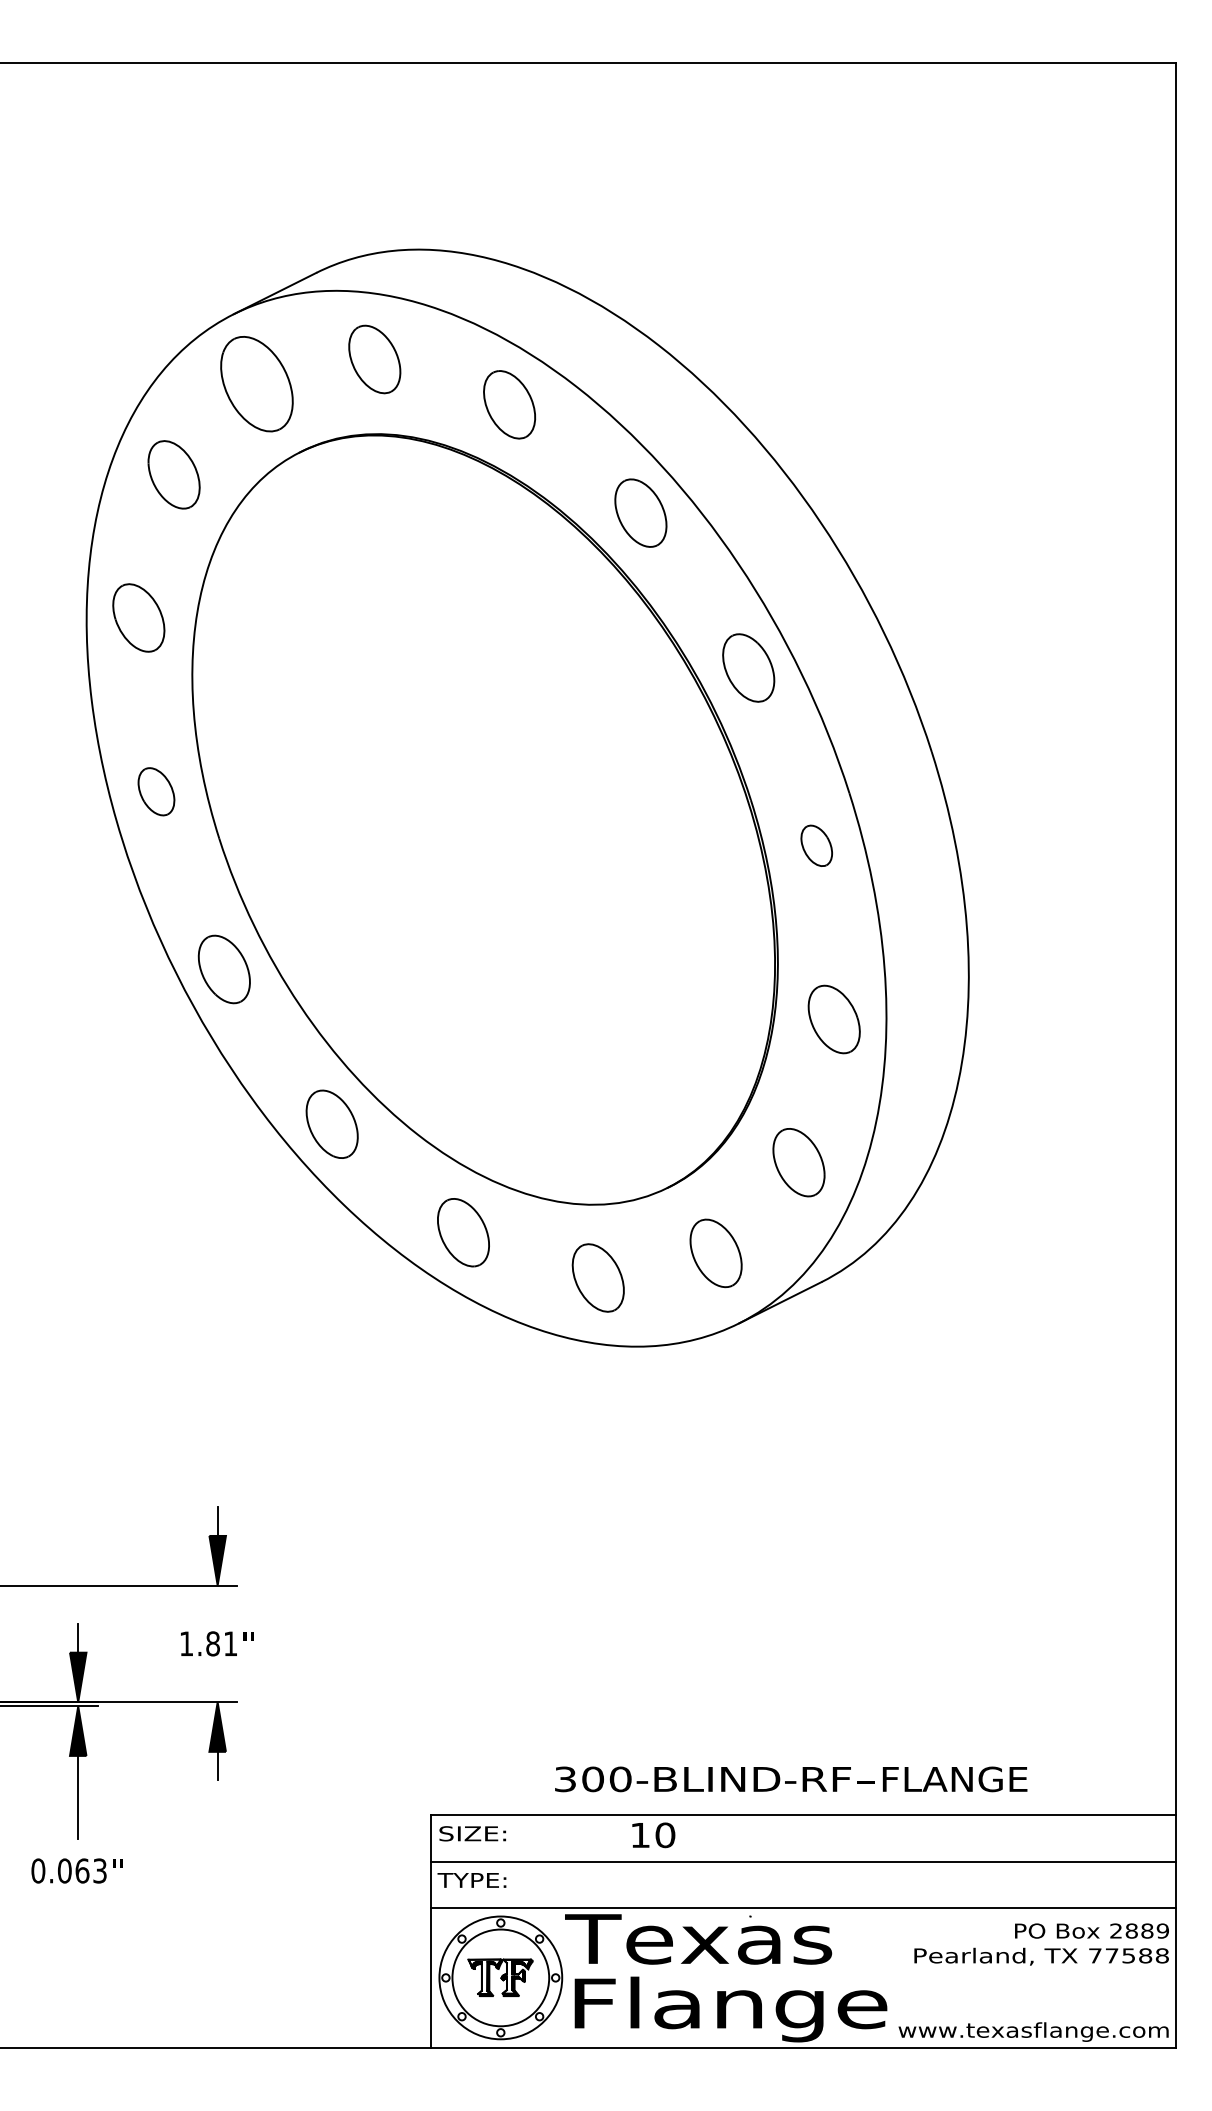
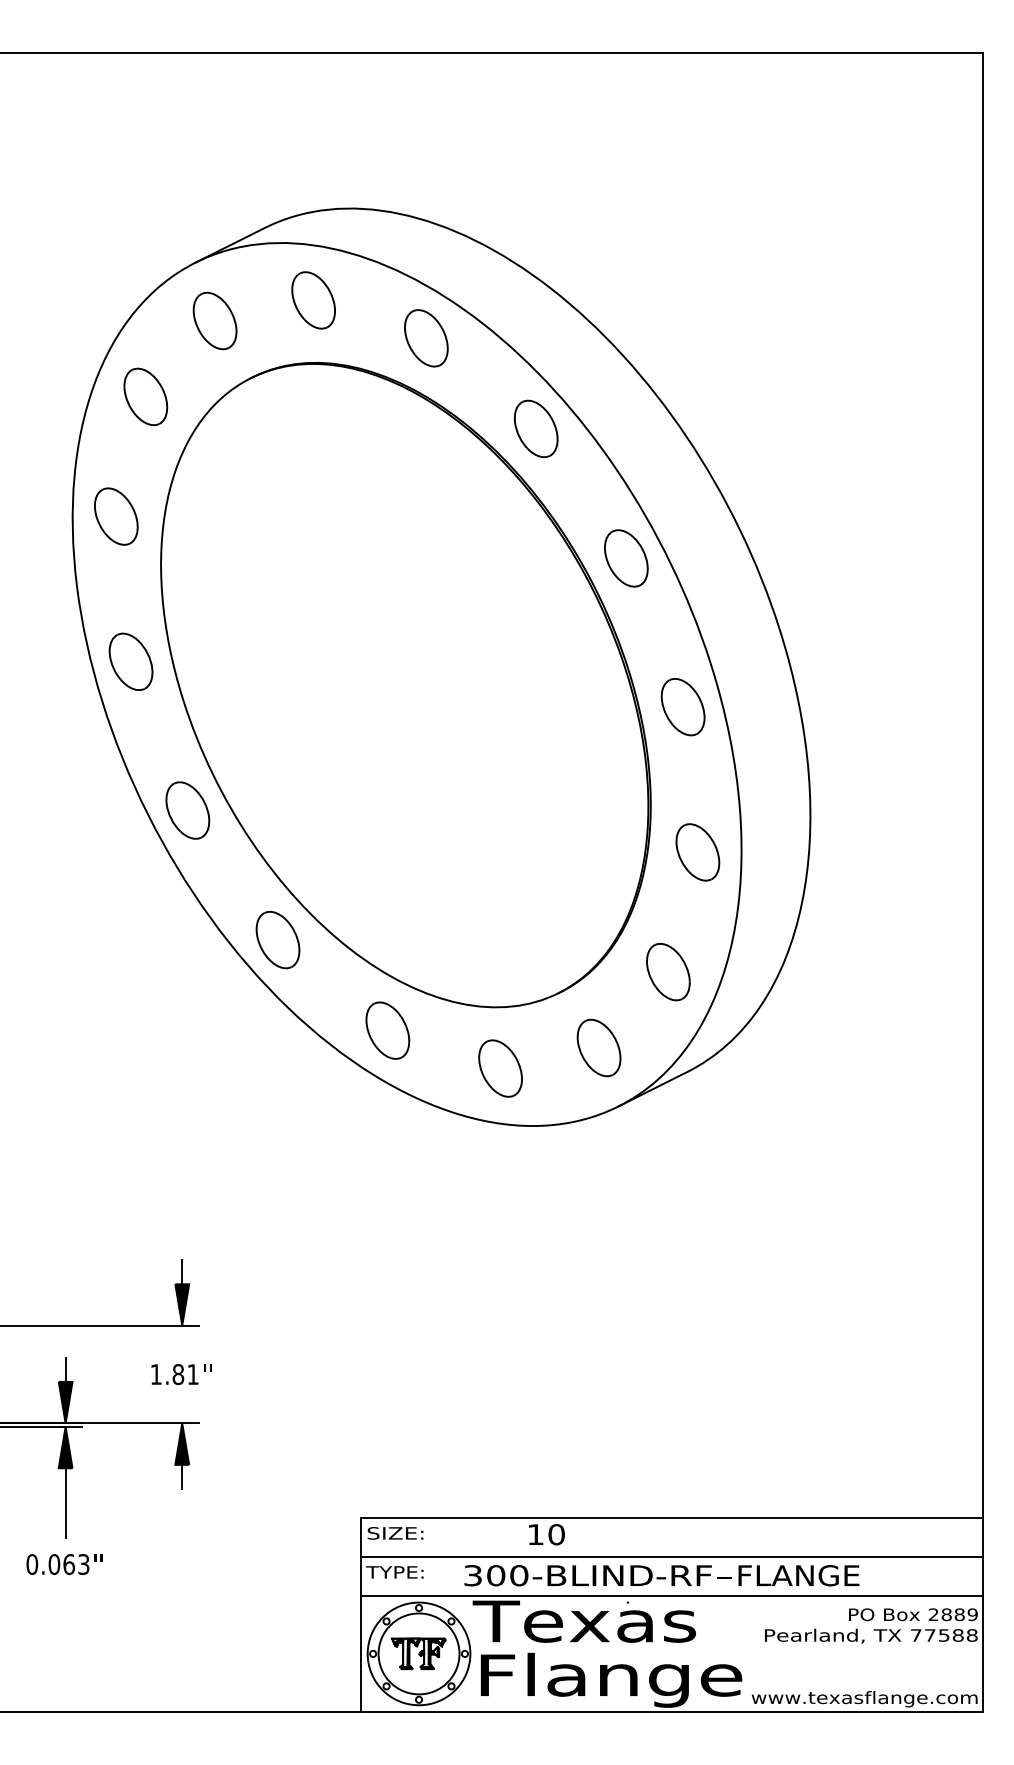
part: (256, 383) -> (214, 320), size x0.71
part: (156, 791) -> (131, 661), size x1.43
part: (816, 845) -> (683, 706), size x1.67
text: (791, 1779) -> (662, 1575), moved

